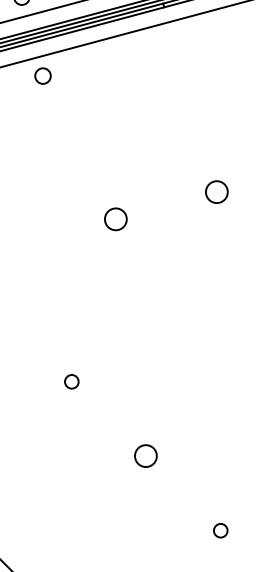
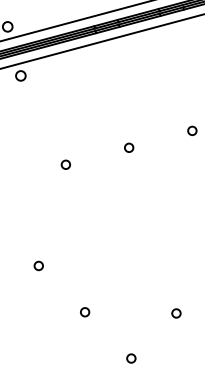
circle: (217, 191) -> (129, 147), size x0.62
circle: (114, 218) -> (65, 164), size x0.62
circle: (146, 456) -> (85, 312), size x0.62

